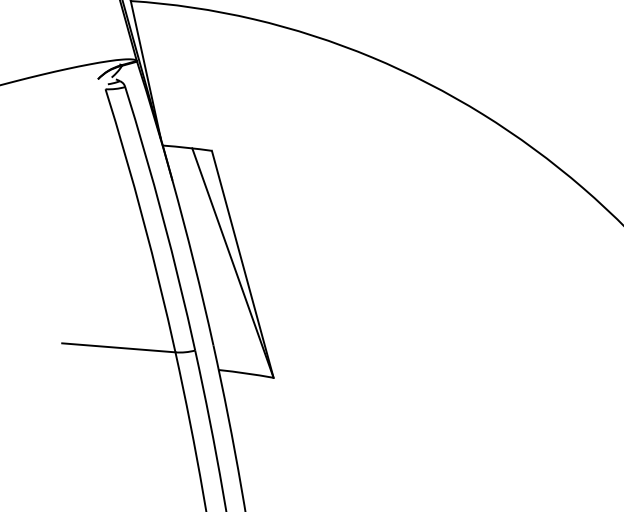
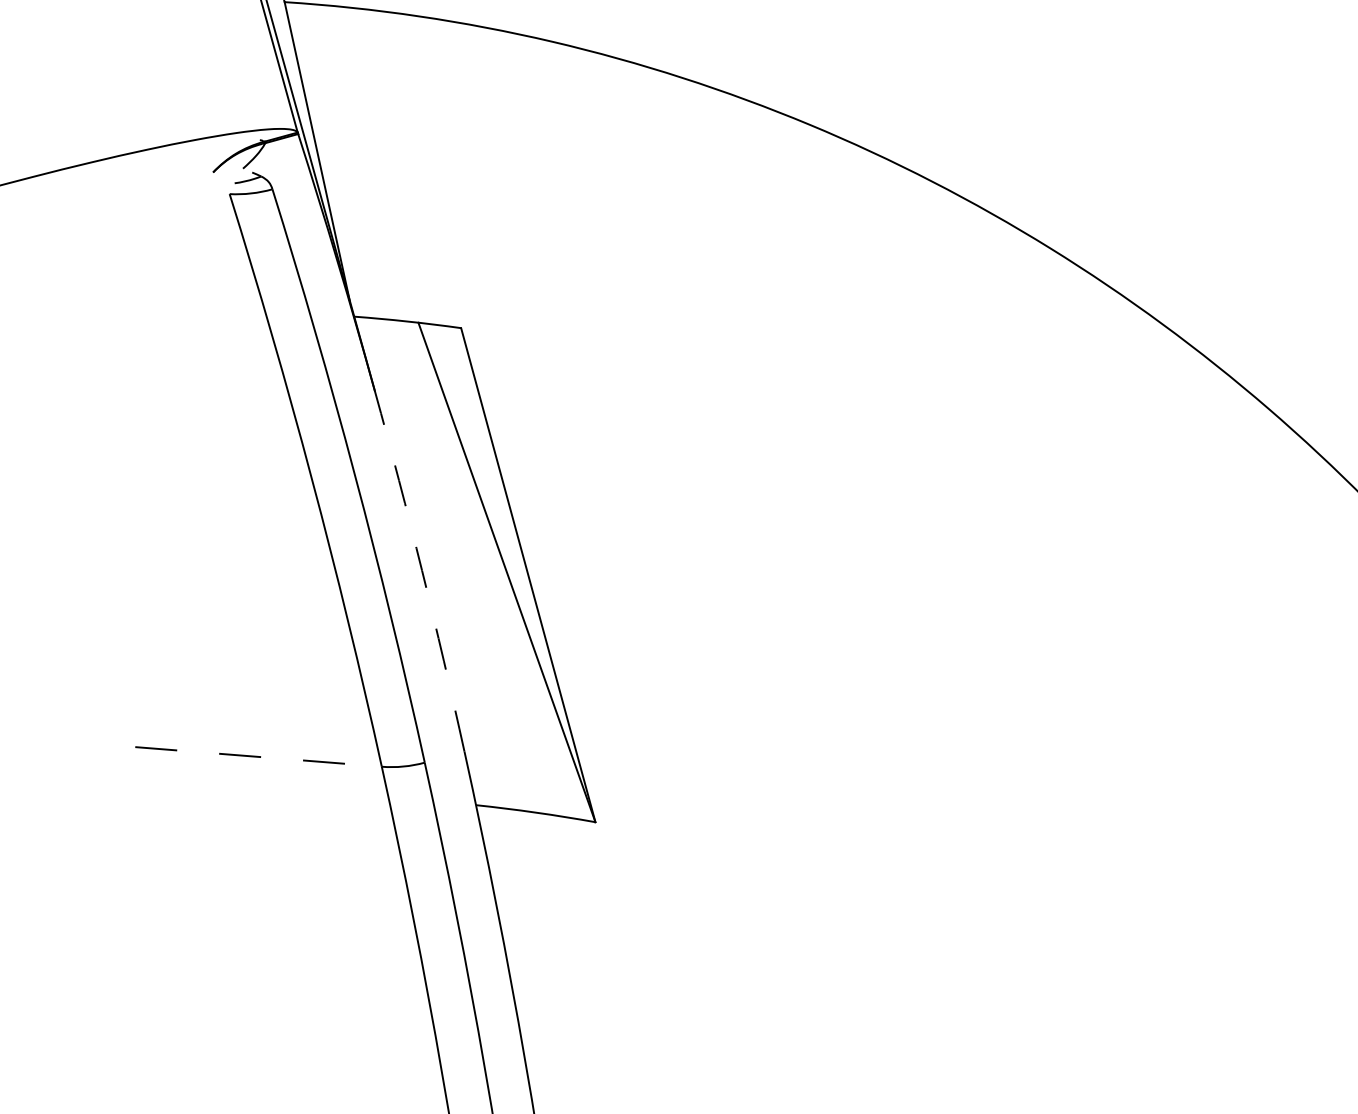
arc: (193, 262) -> (421, 571), solid -> dashed
line: (118, 347) -> (257, 756), solid -> dashed

